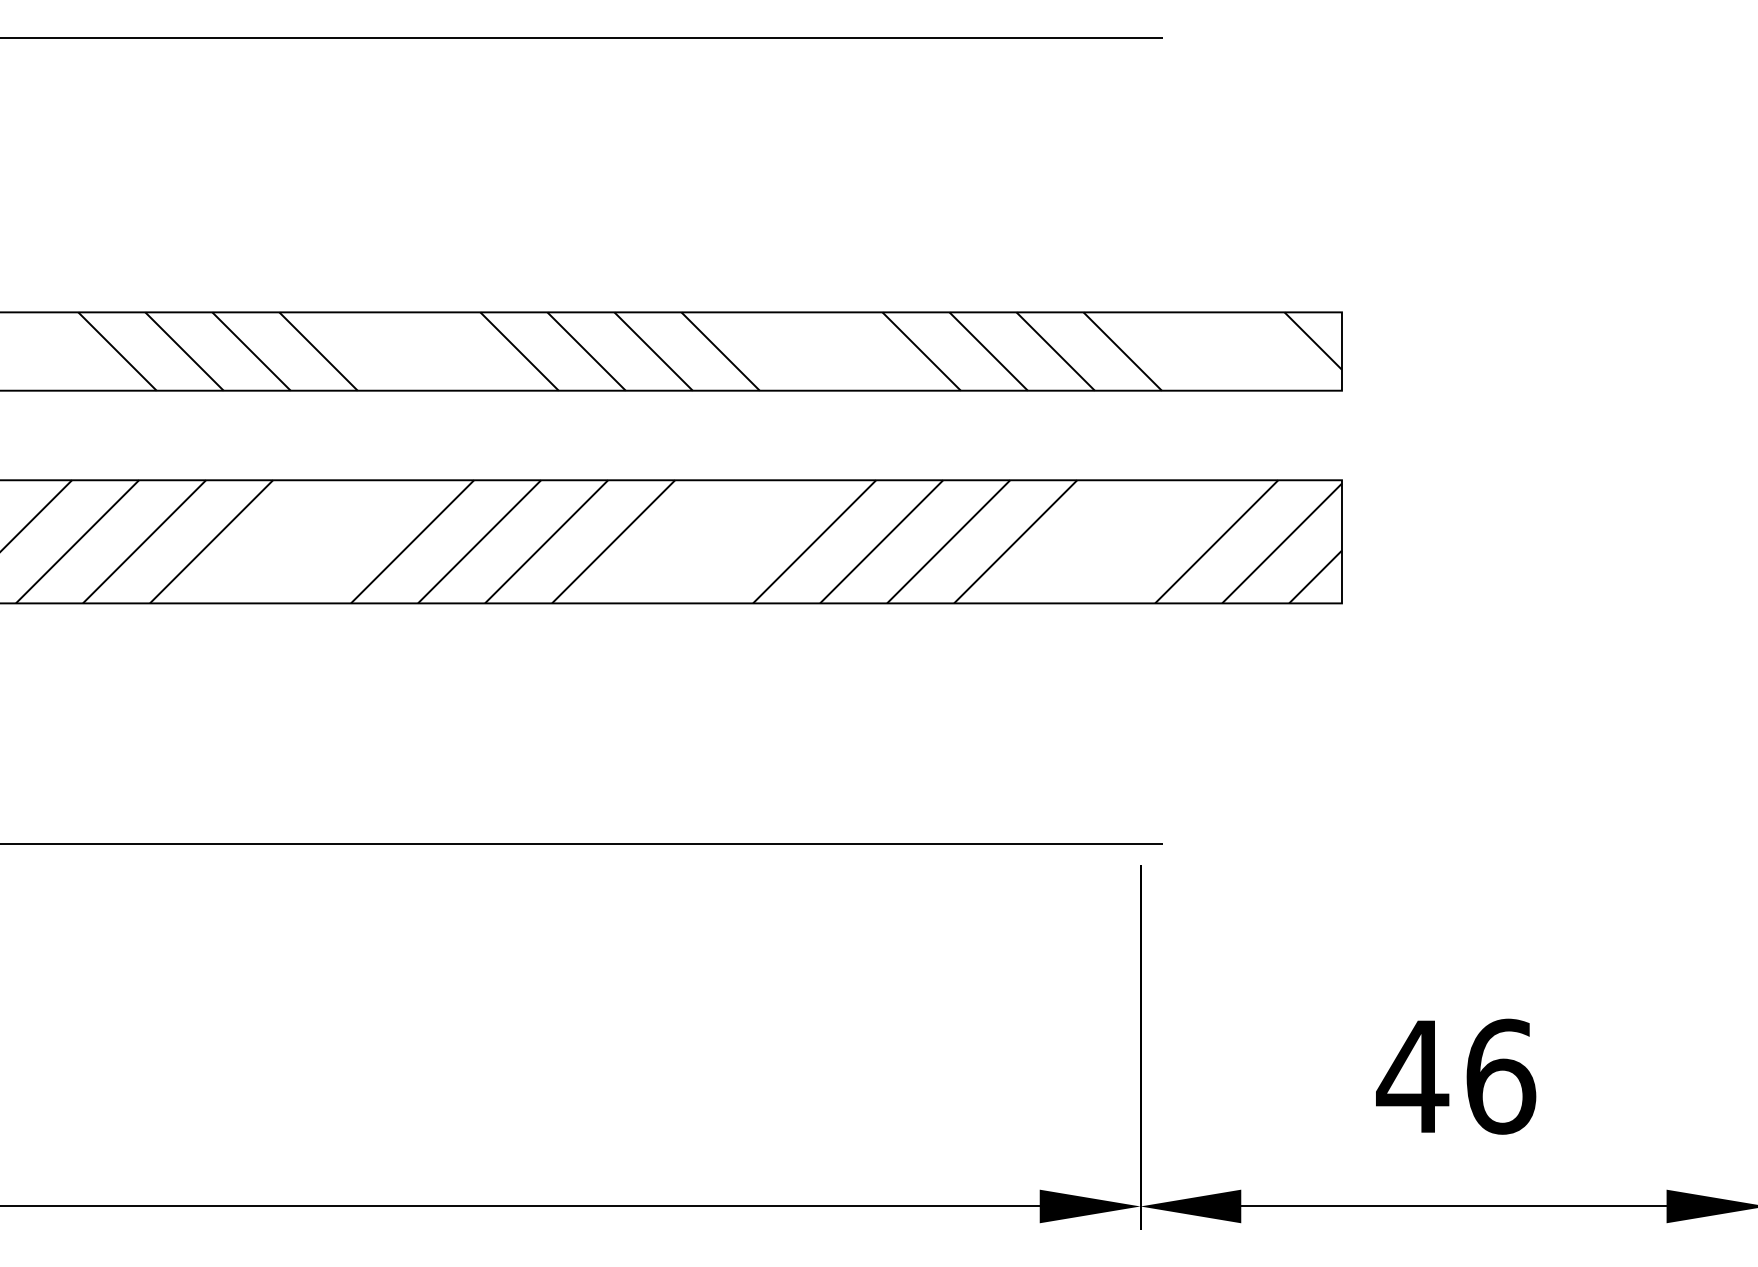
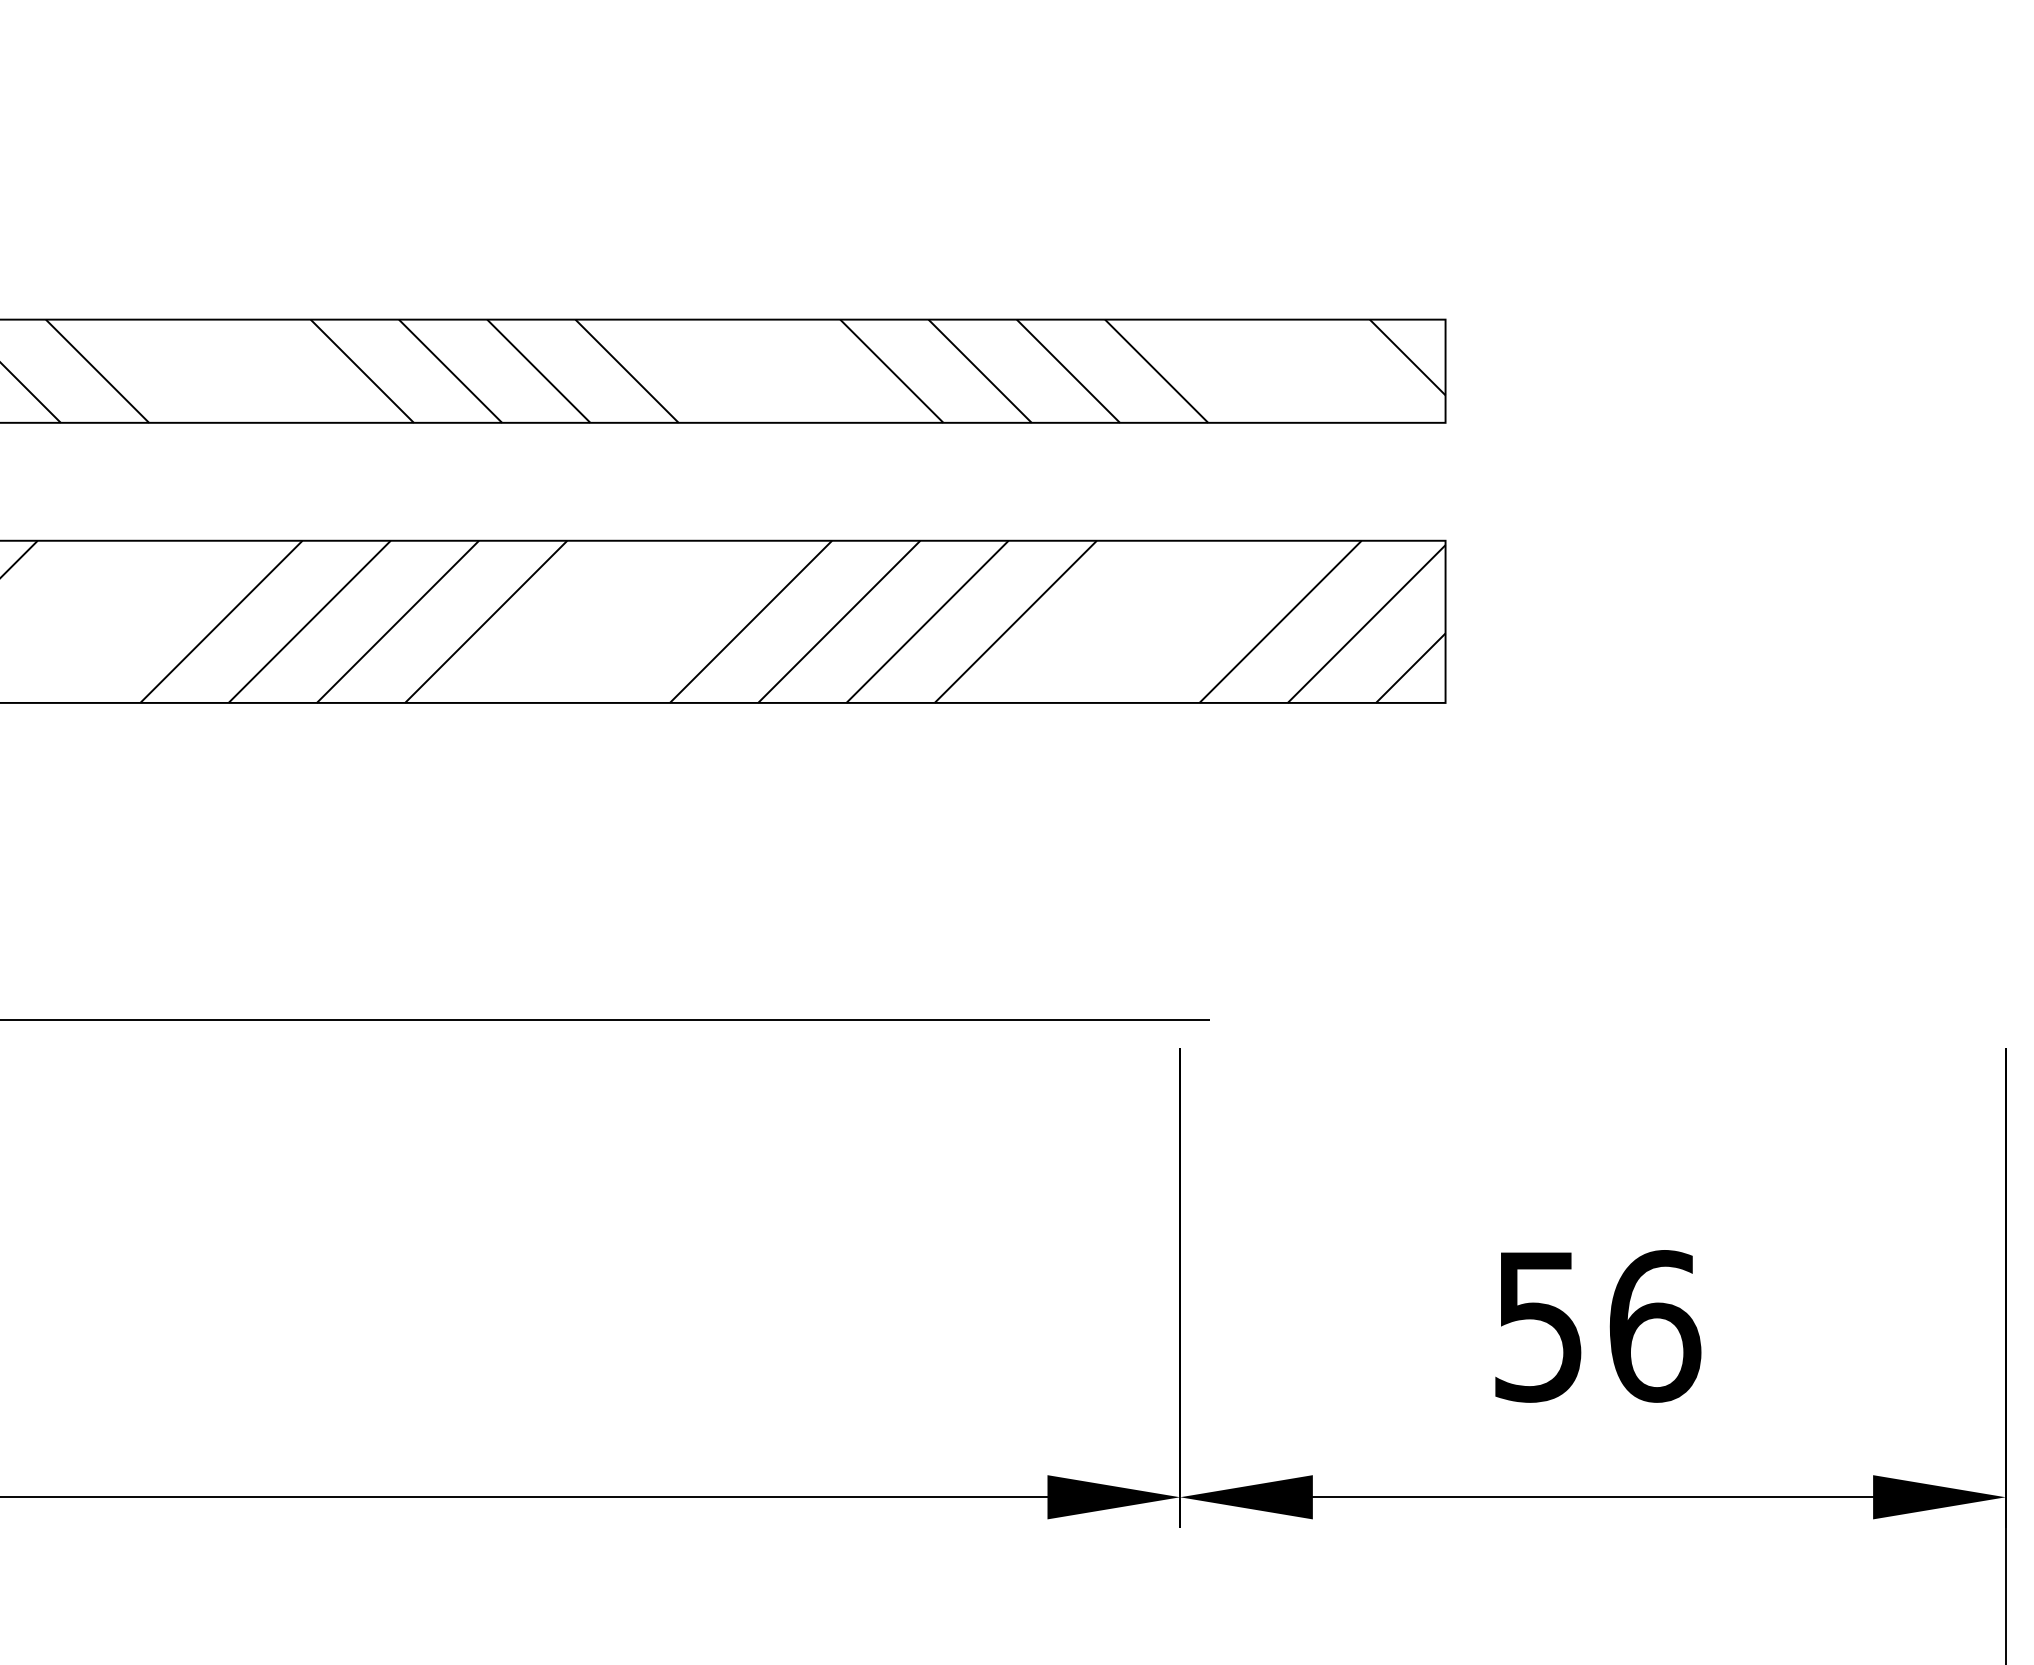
text: (1412, 1077) -> (1538, 1327), 46 -> 56

